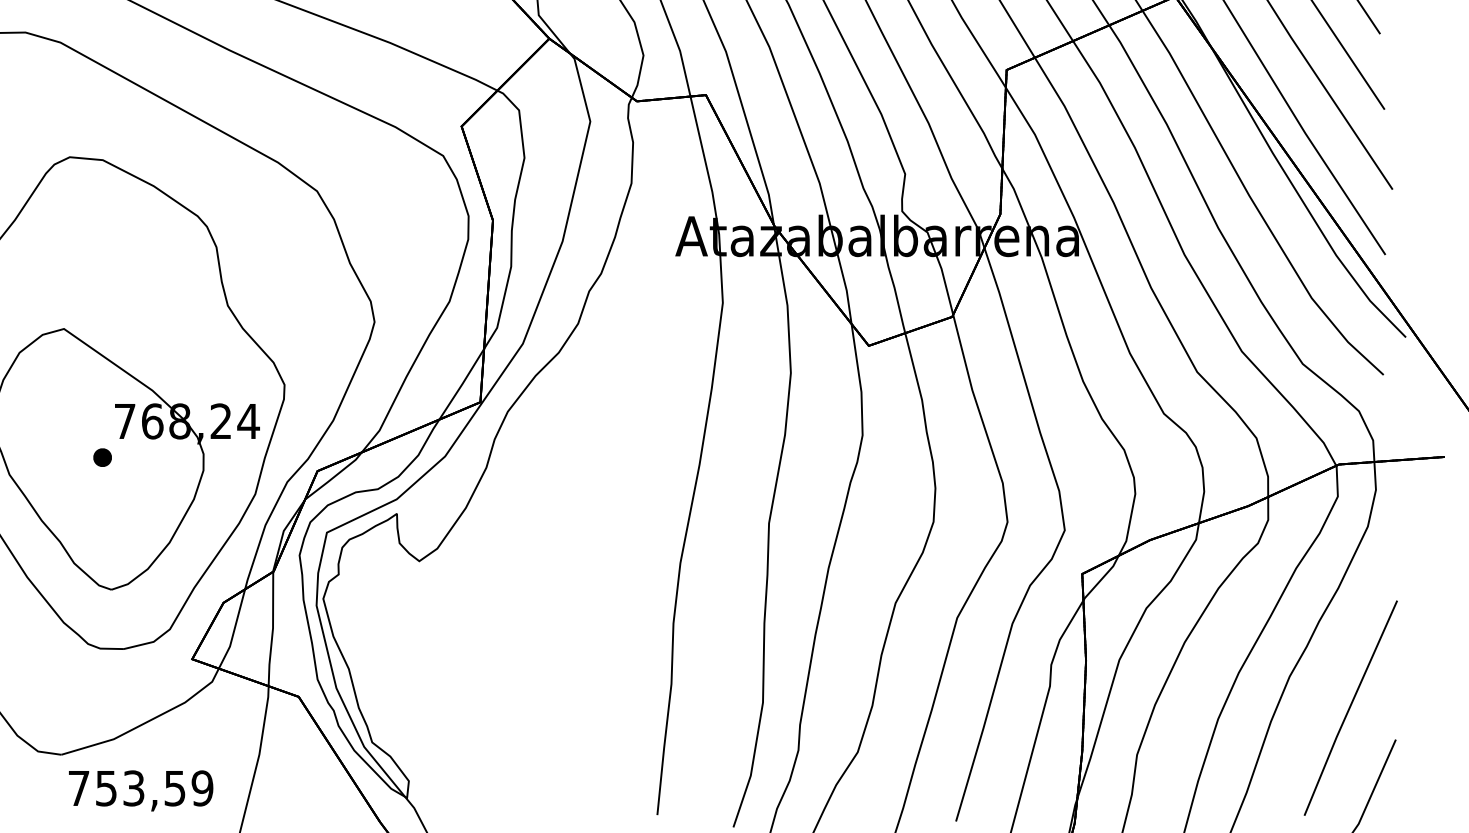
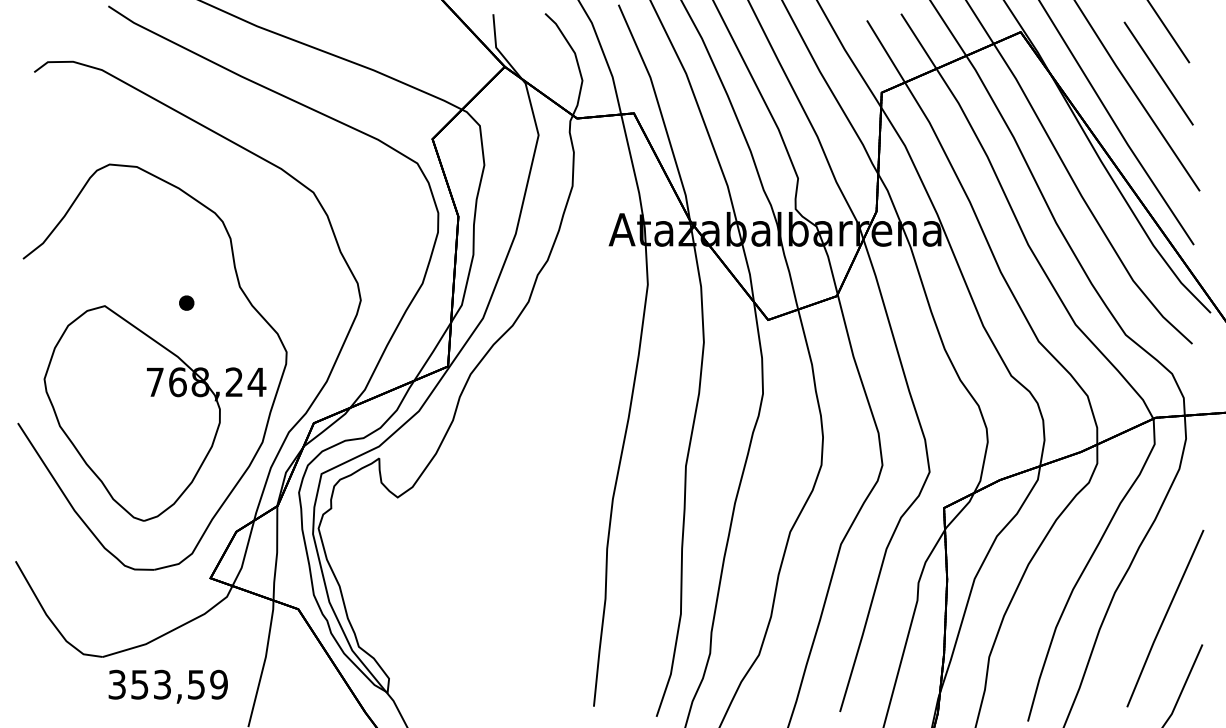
part: (102, 456) -> (186, 302), moved
text: (78, 788) -> (116, 684), 753,59 -> 353,59

